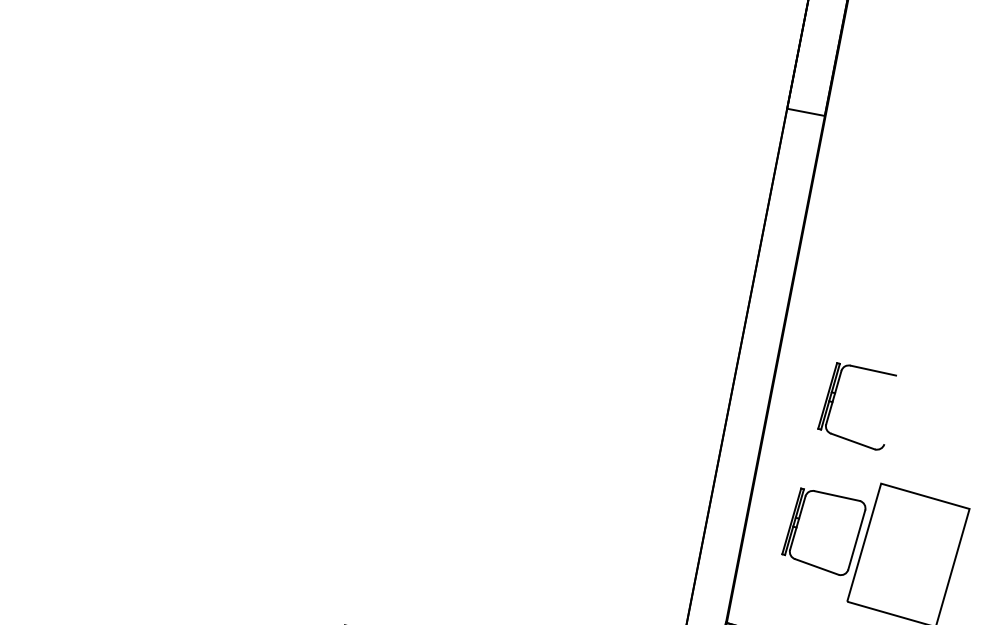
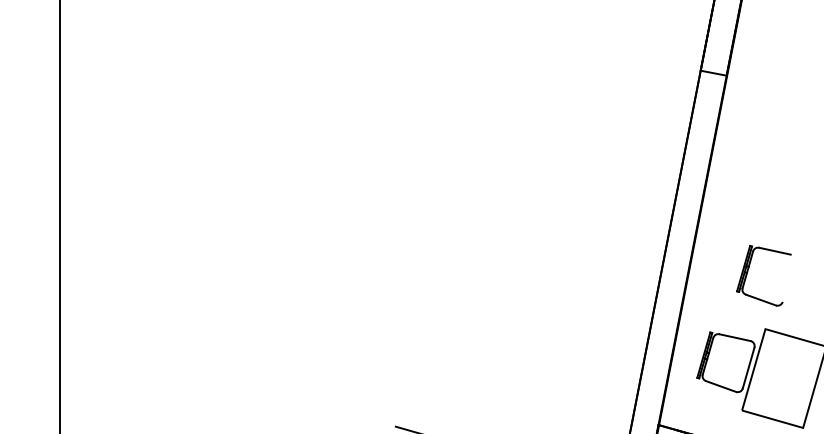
part: (834, 401) -> (748, 272), moved

